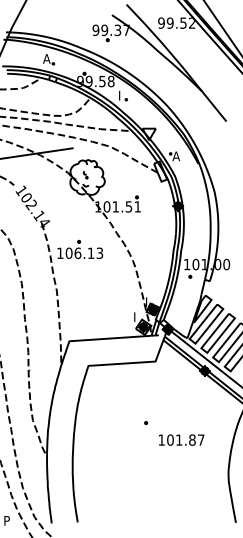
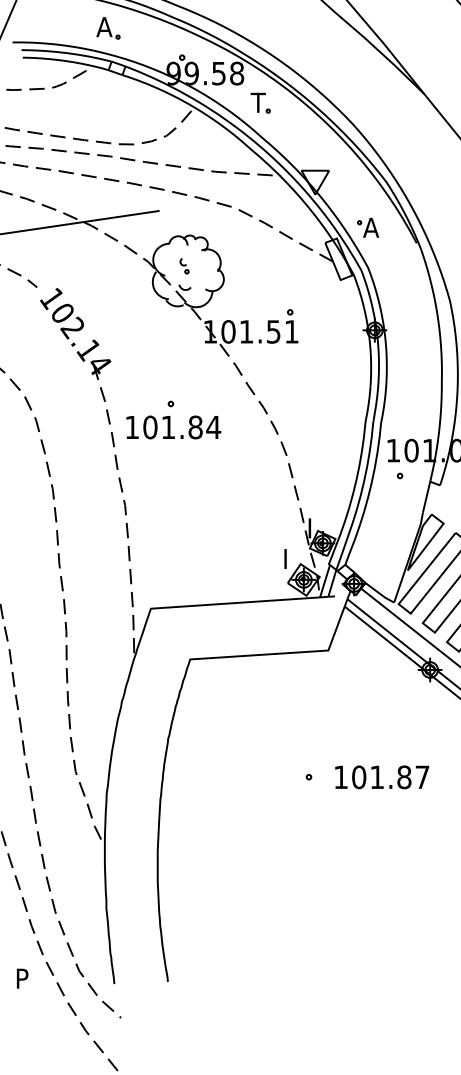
text: (121, 95) -> (258, 102), I -> T
text: (88, 252) -> (190, 425), 106.13 -> 101.84
text: (181, 439) -> (381, 776), moved

